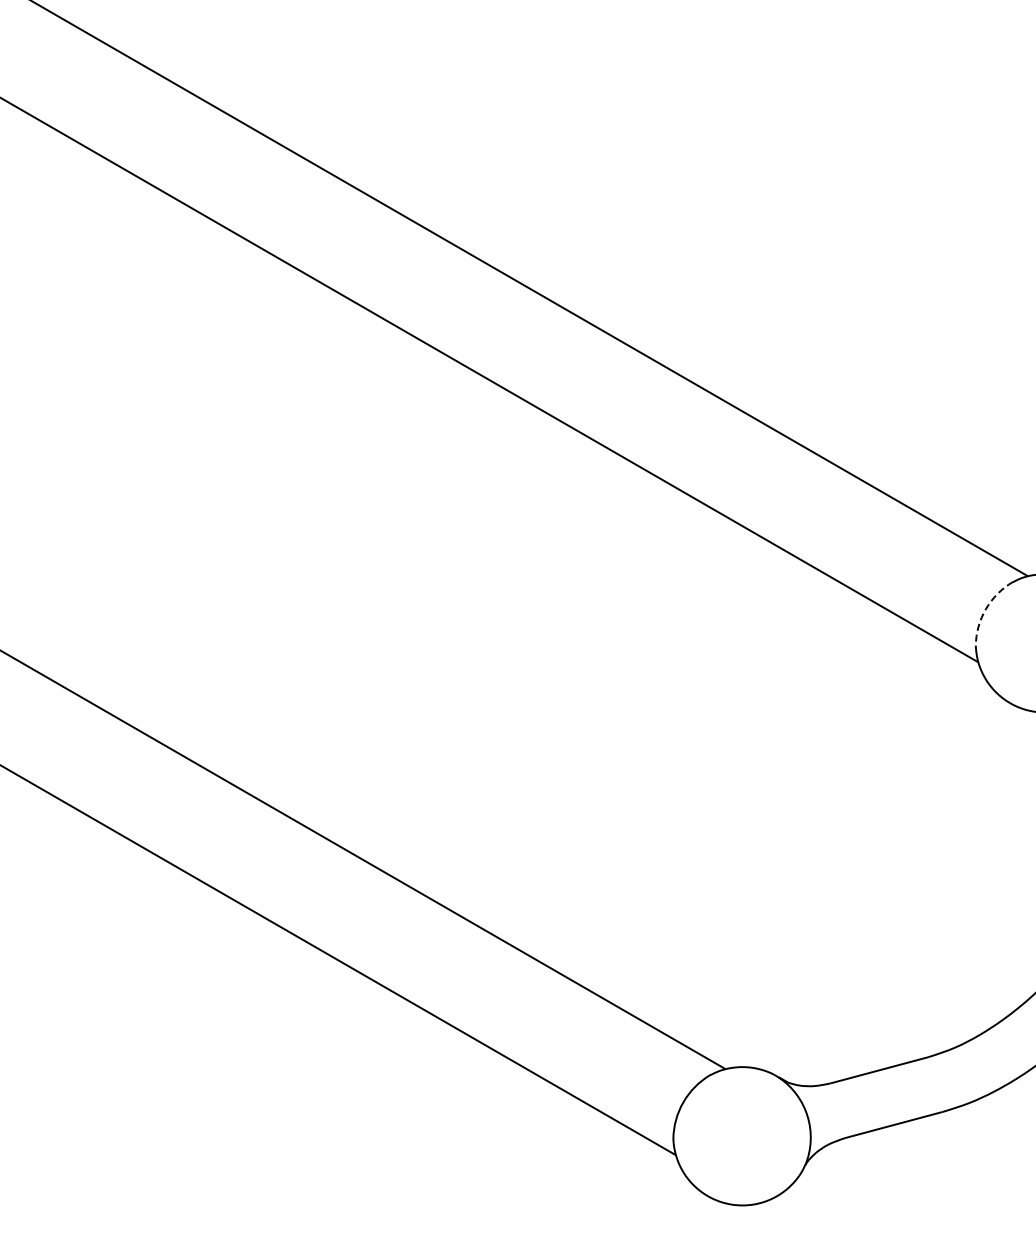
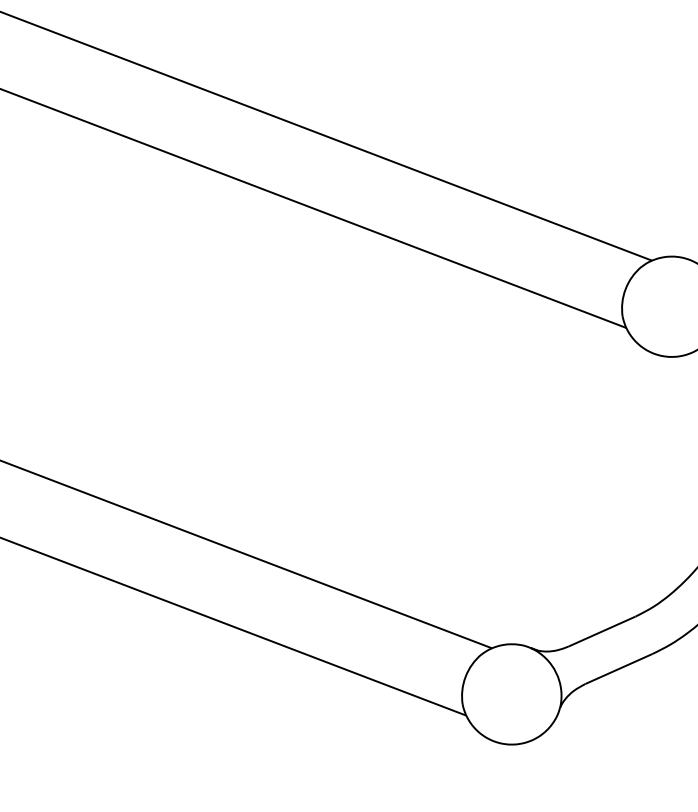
arc: (985, 609) -> (625, 289), dashed -> solid

